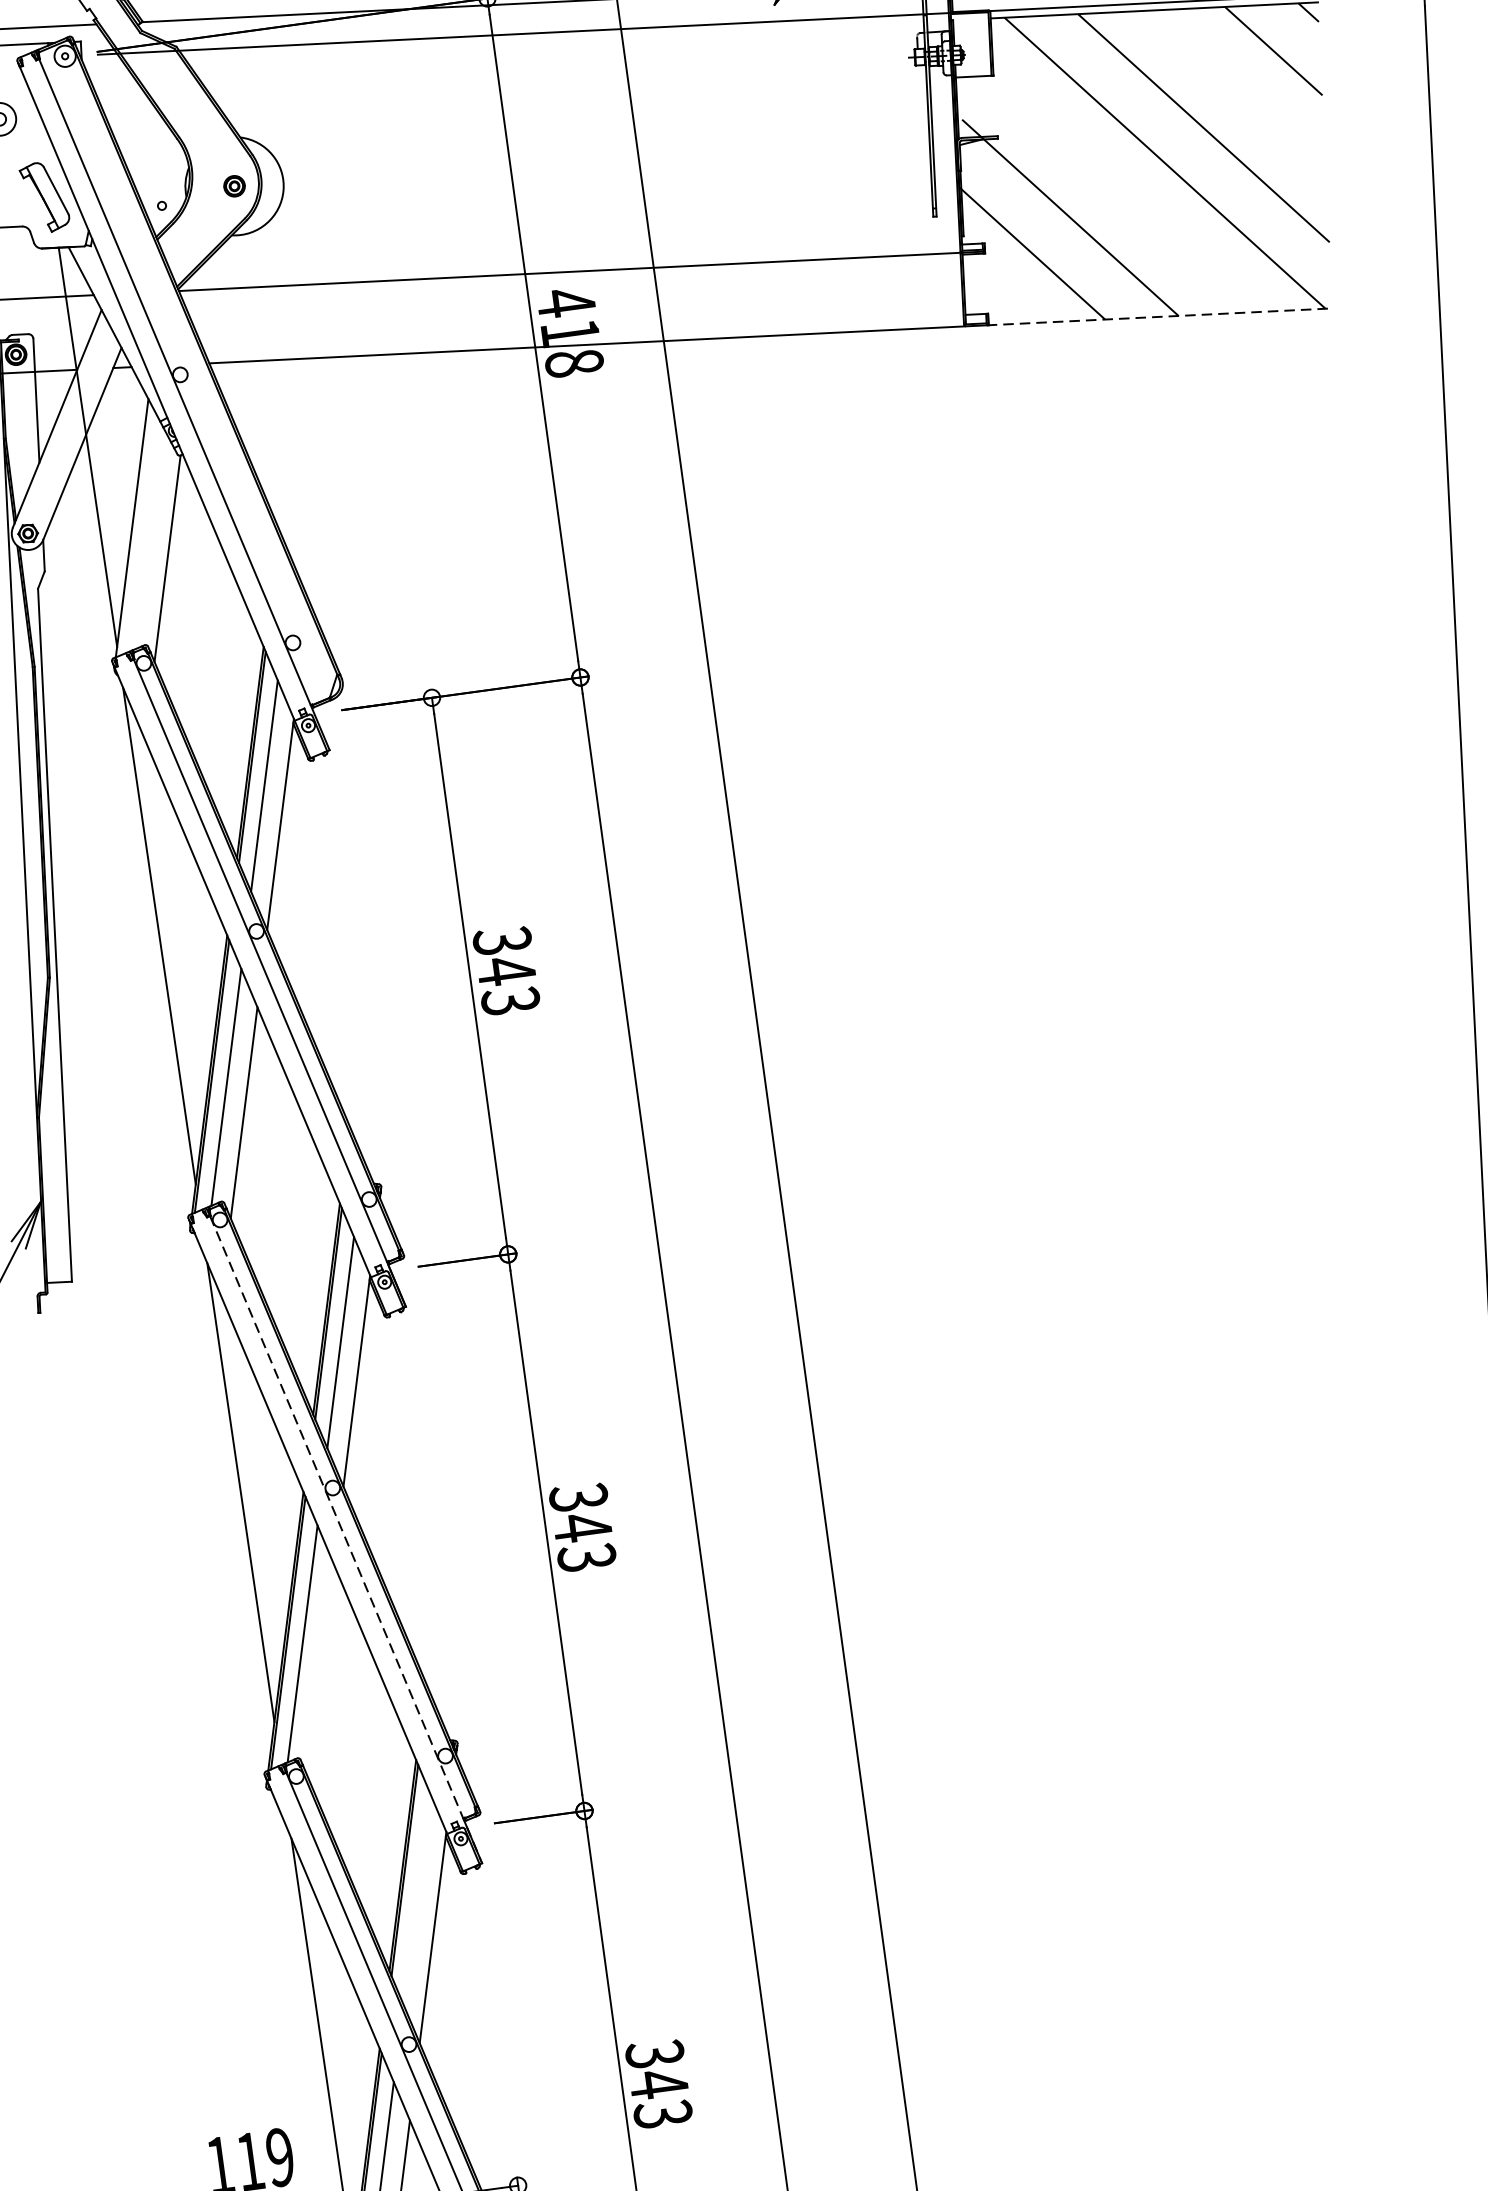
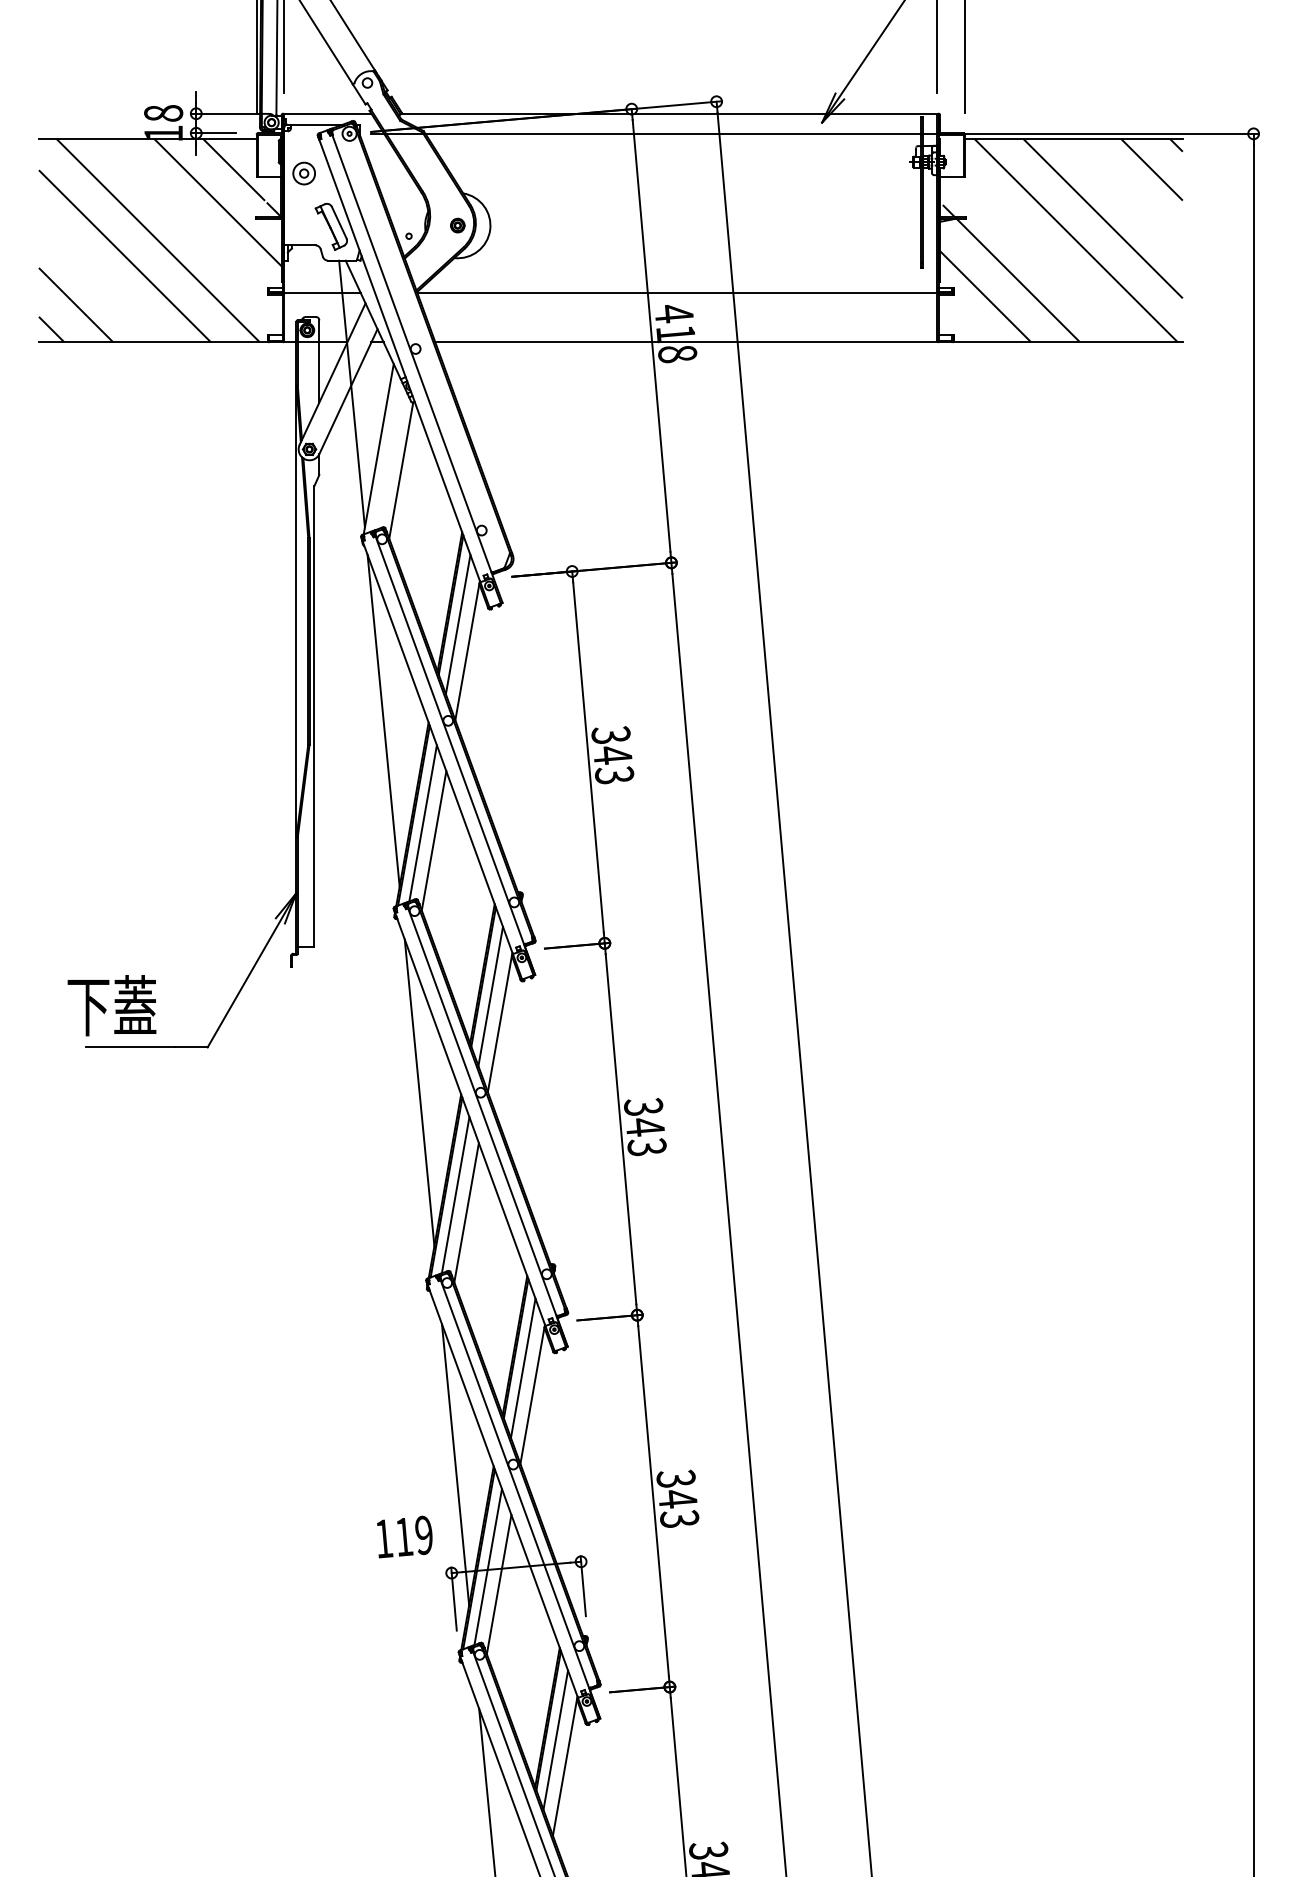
line: (1161, 317) -> (1068, 342), dashed -> solid
line: (347, 1539) -> (488, 1127), dashed -> solid
line: (320, 1669) -> (466, 1212), added
line: (415, 1898) -> (522, 1367), added

